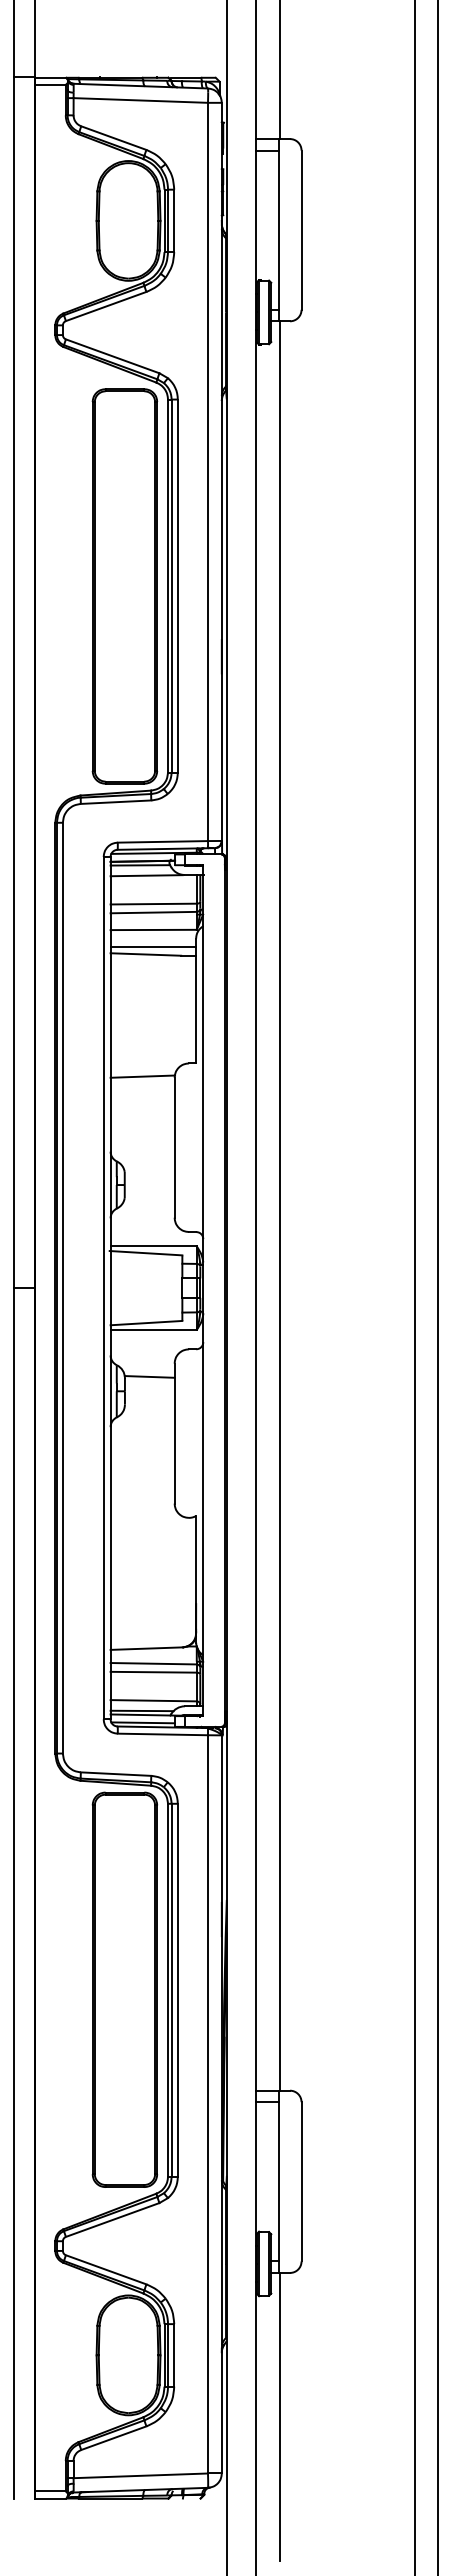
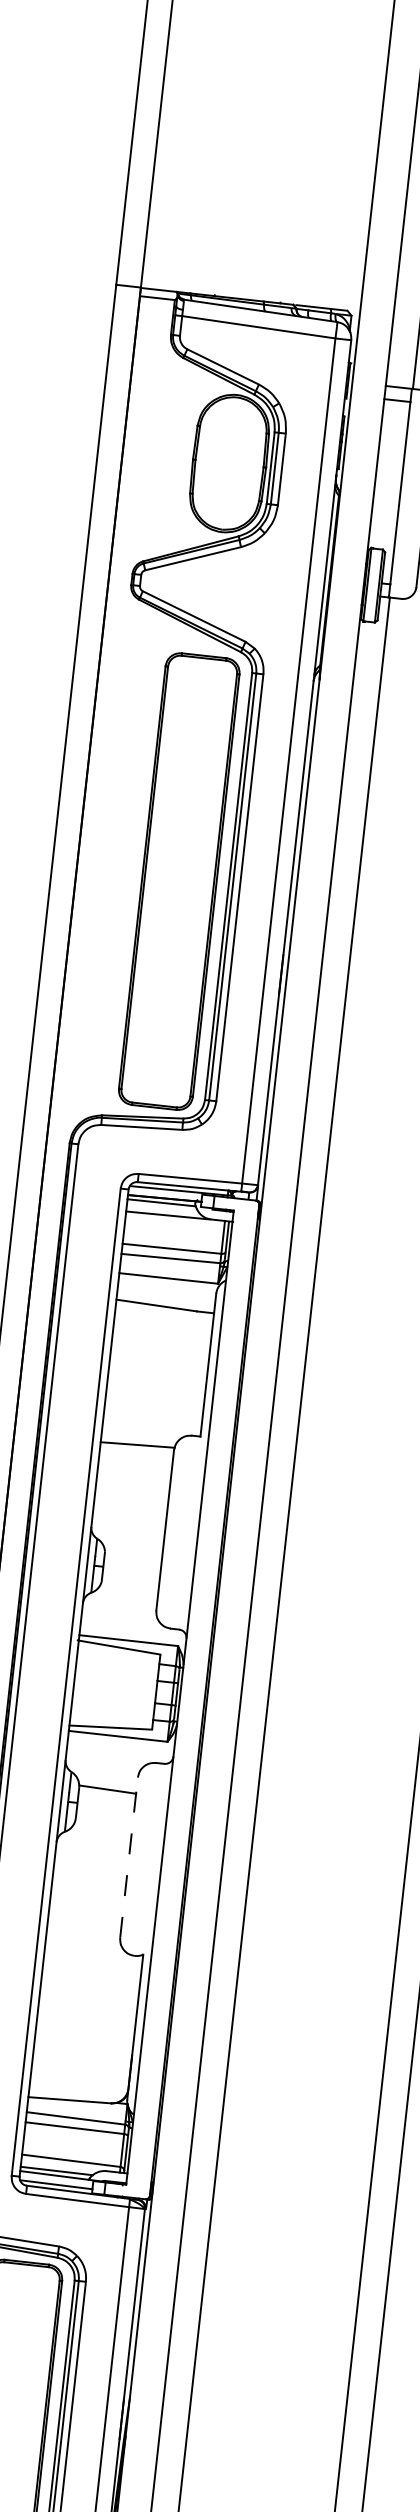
line: (153, 947) -> (166, 1298), removed
line: (174, 1433) -> (128, 1857), solid -> dashed

